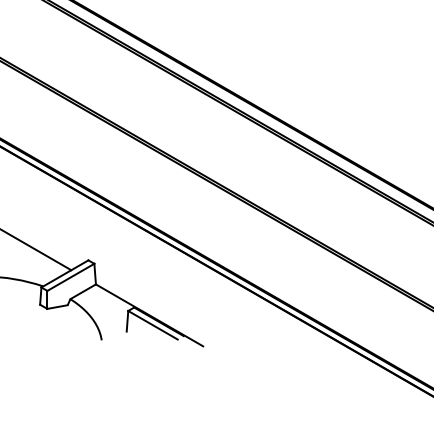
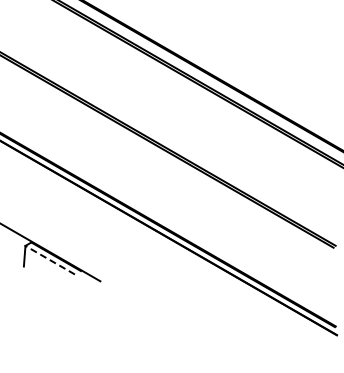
line: (153, 325) -> (50, 260), solid -> dashed

